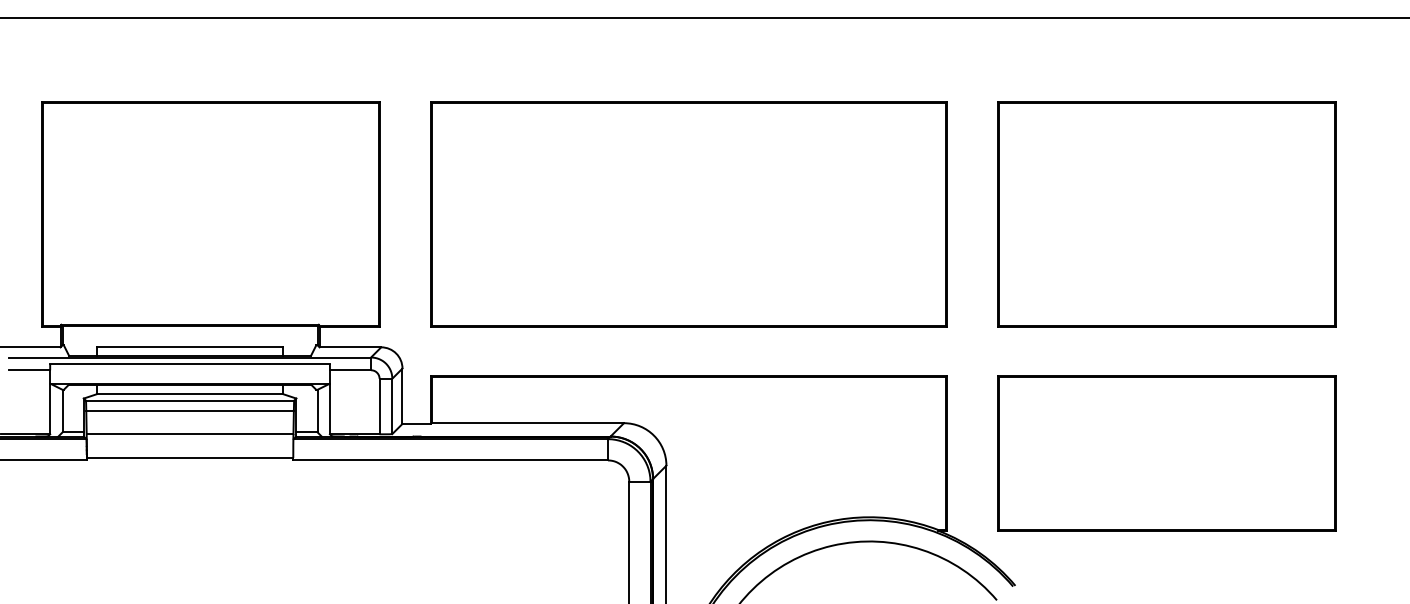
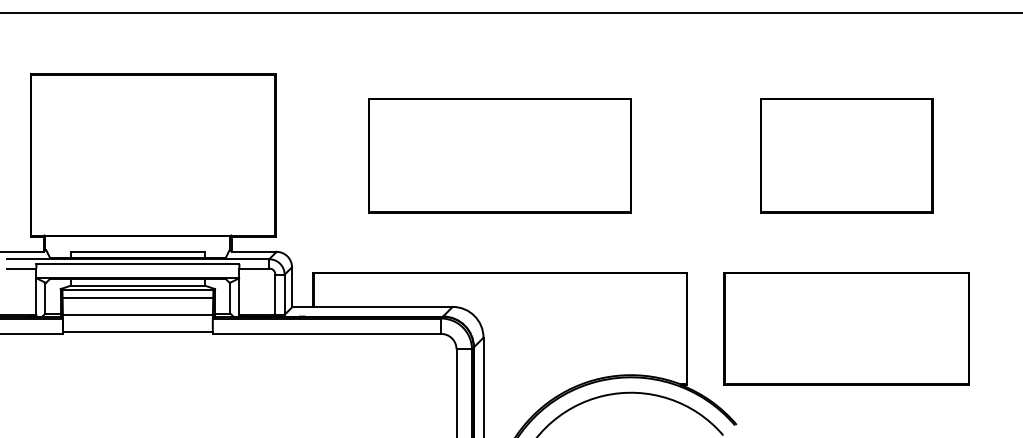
part: (688, 214) -> (499, 155), size x0.7
part: (1166, 214) -> (846, 155), size x0.7

